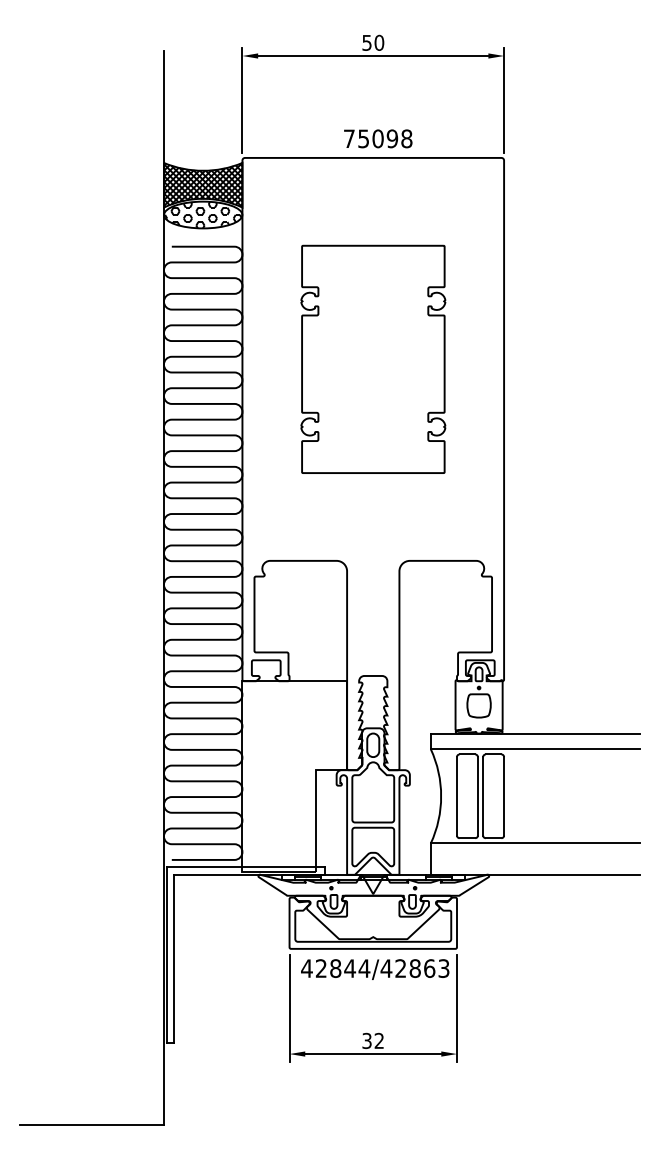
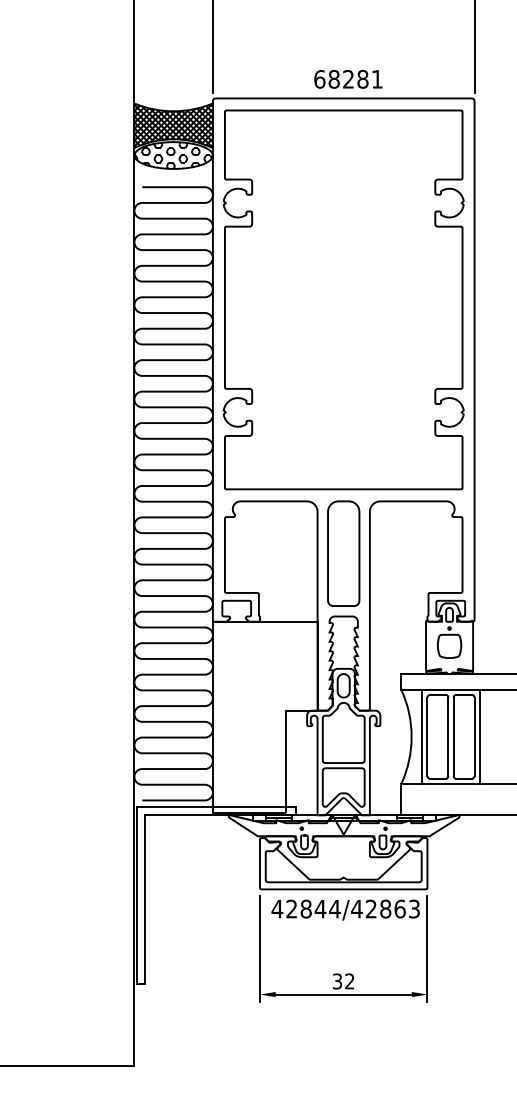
text: (377, 138) -> (347, 79), 75098 -> 68281
part: (373, 359) -> (343, 300), size x1.67
part: (372, 613) -> (342, 554), added
line: (451, 796) -> (421, 737), added
line: (509, 796) -> (479, 737), added

